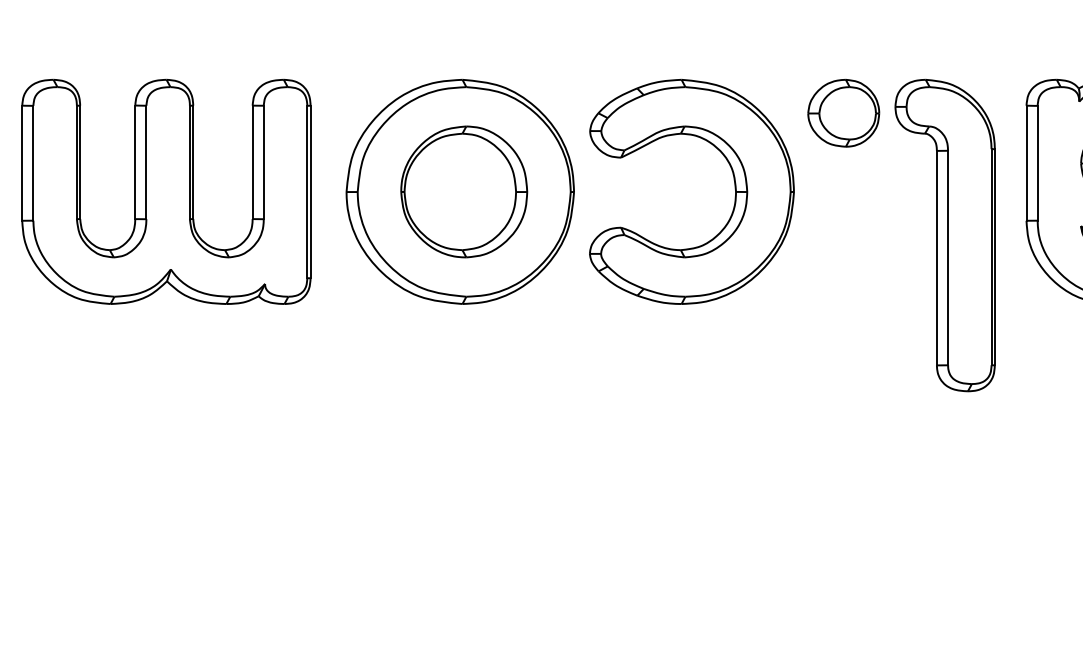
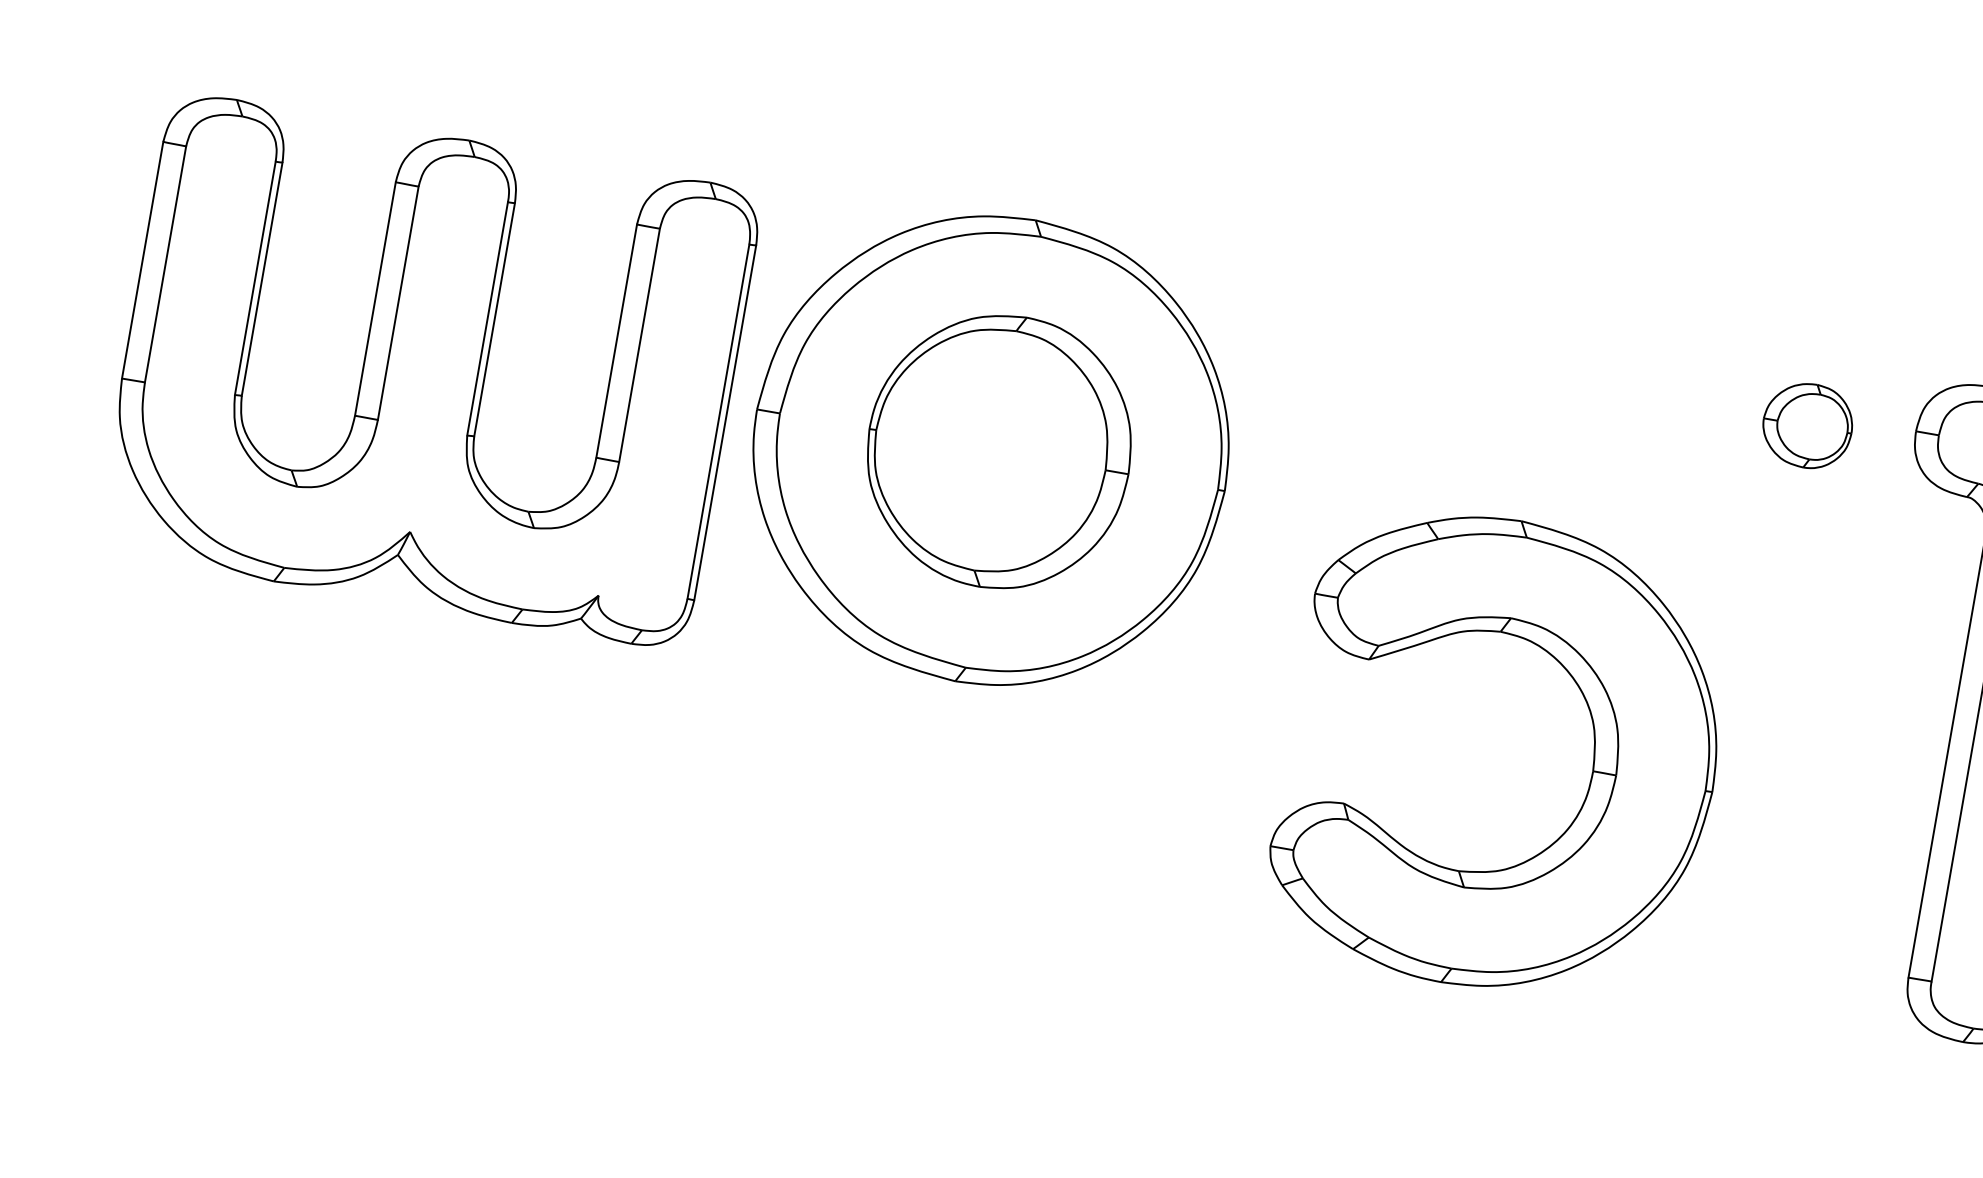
part: (843, 112) -> (1807, 424), size x0.6
part: (734, 188) -> (1591, 763), moved
part: (166, 191) -> (429, 370), moved

